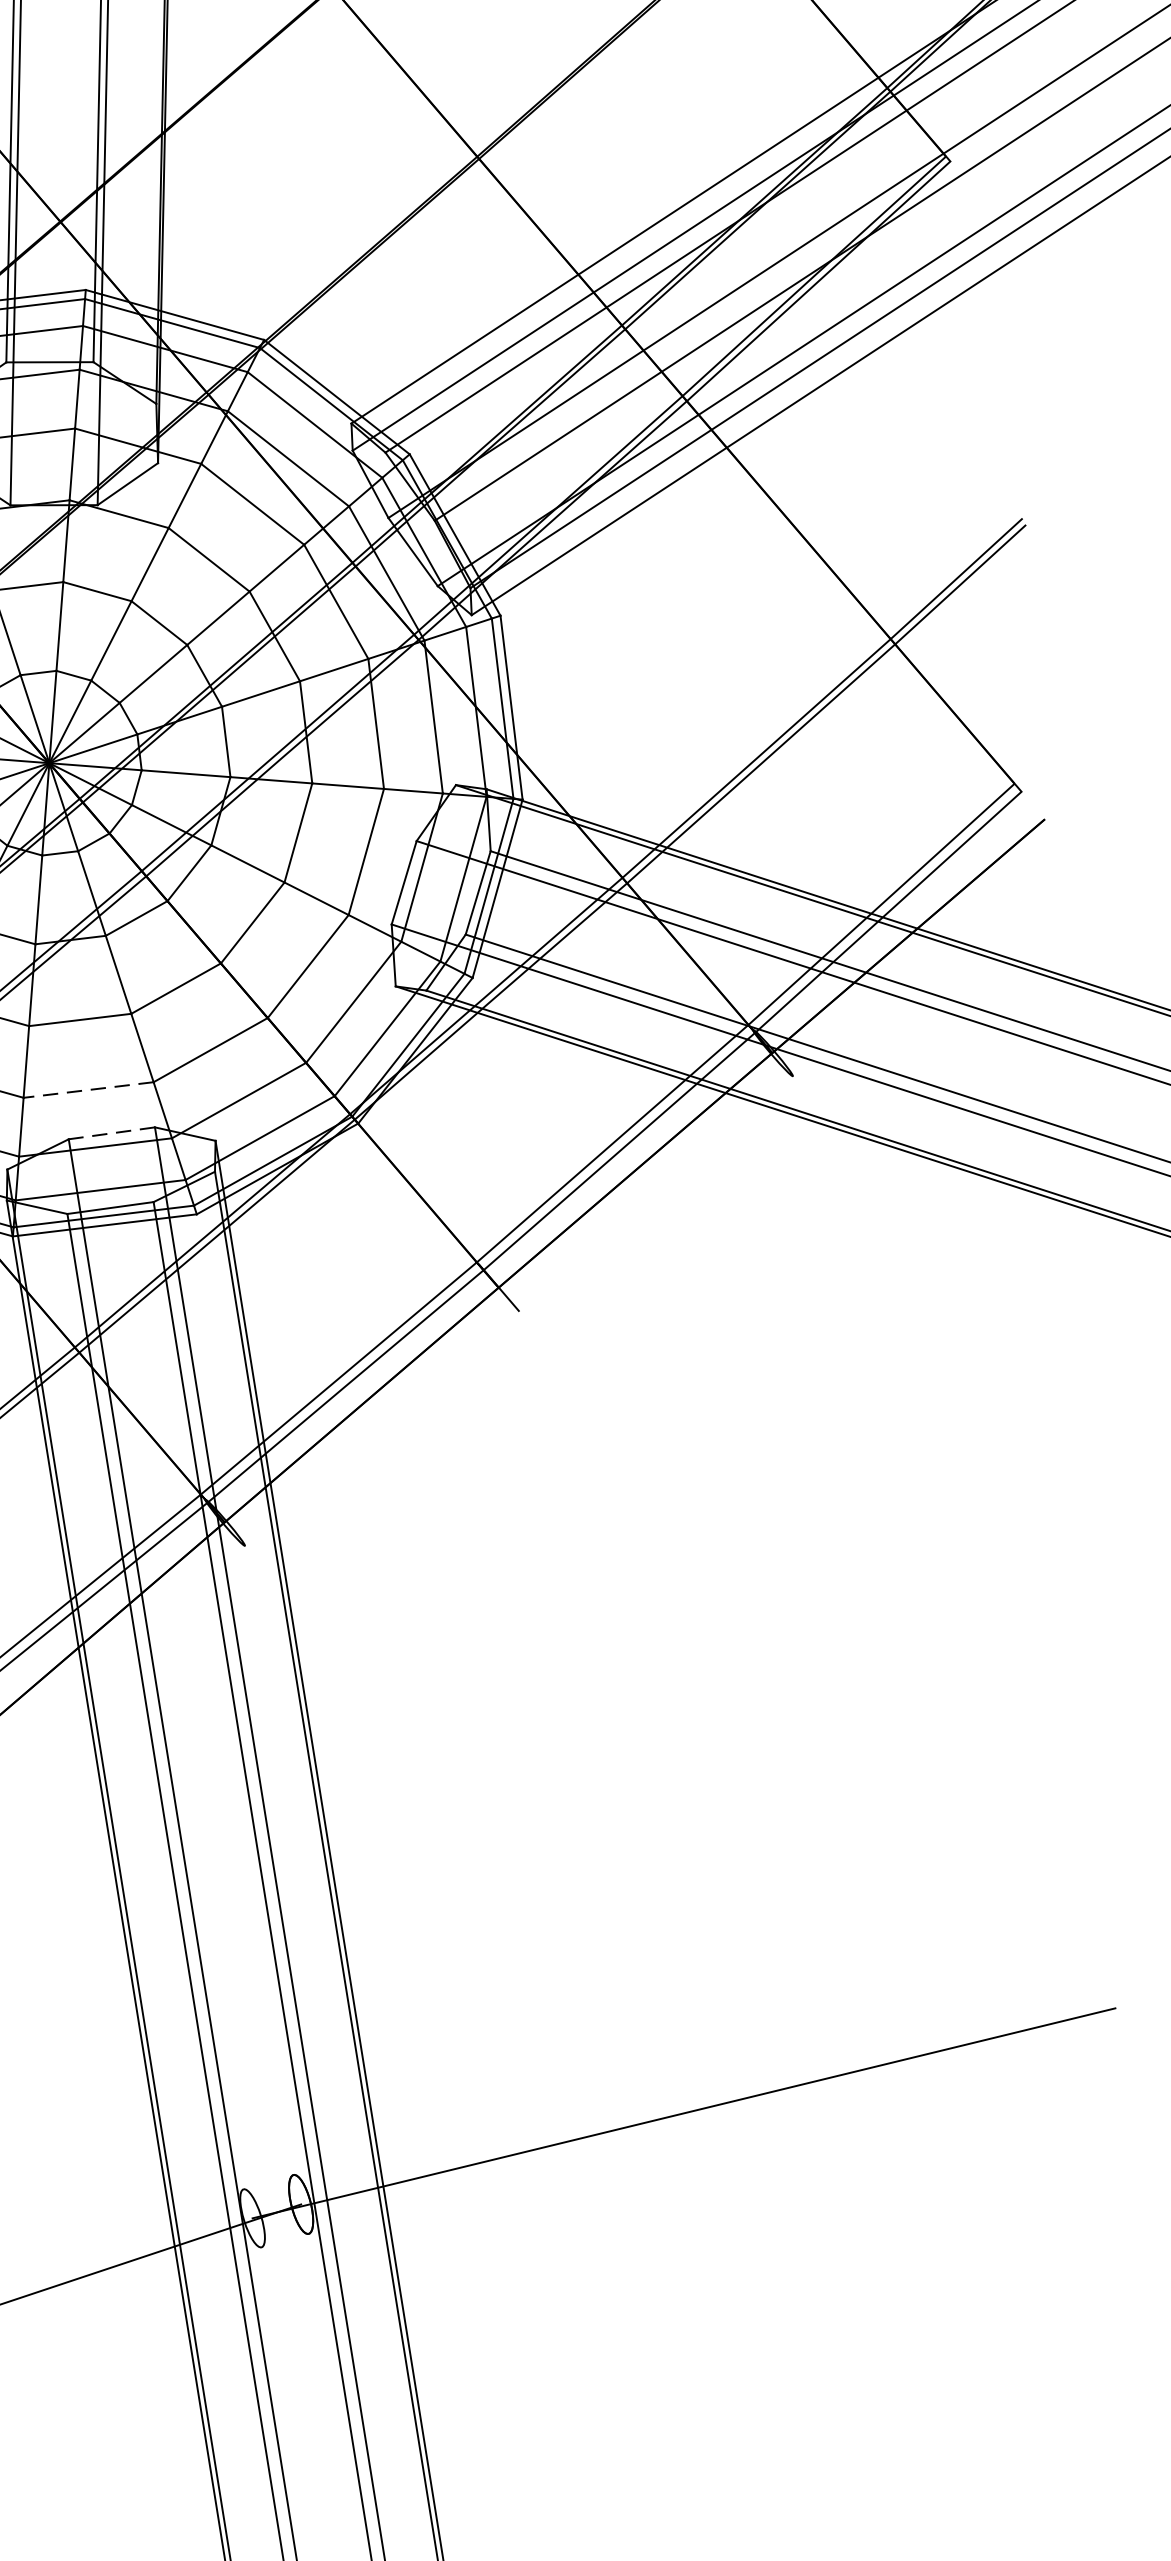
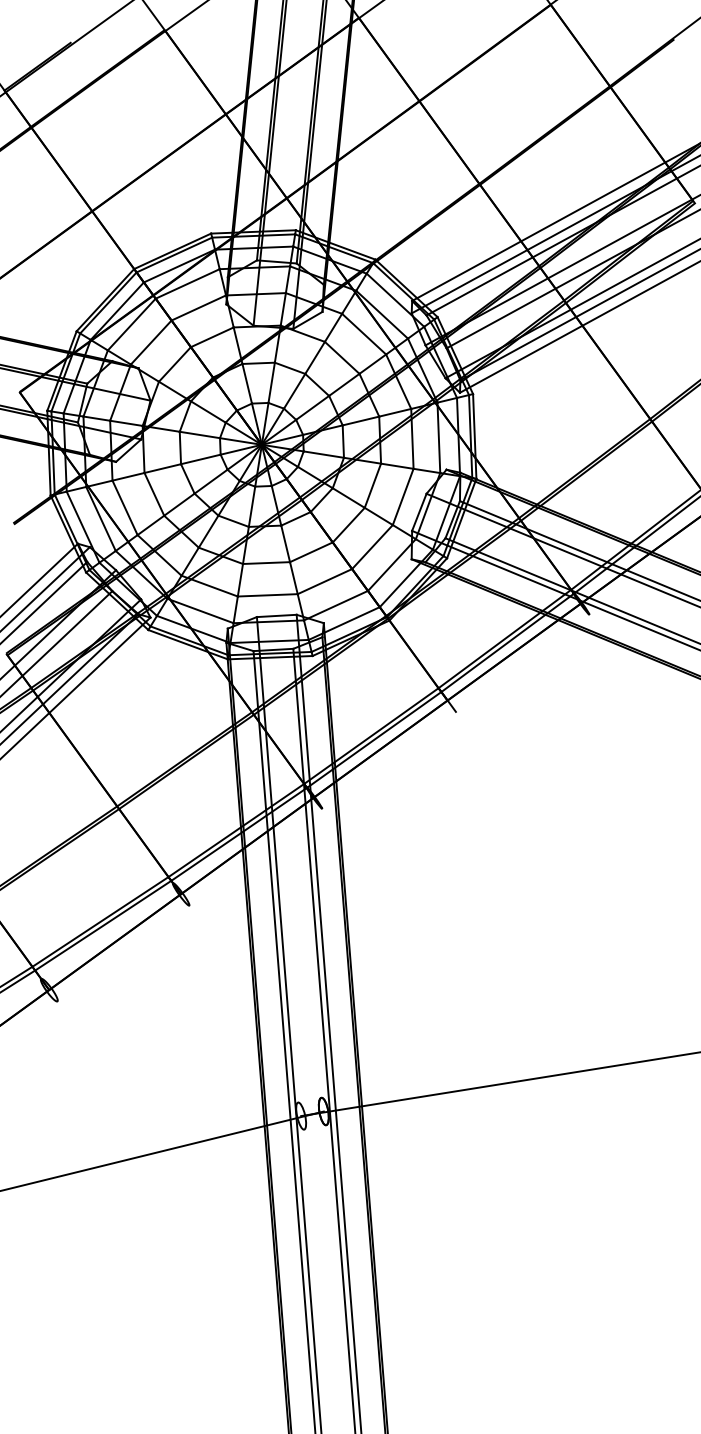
line: (88, 1090) -> (267, 595), dashed -> solid
line: (111, 1132) -> (276, 615), dashed -> solid

